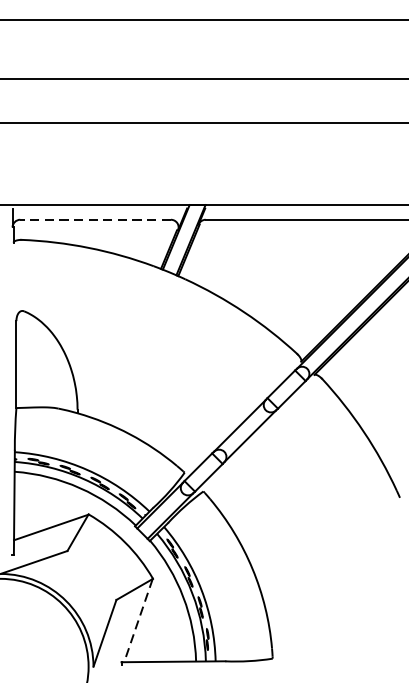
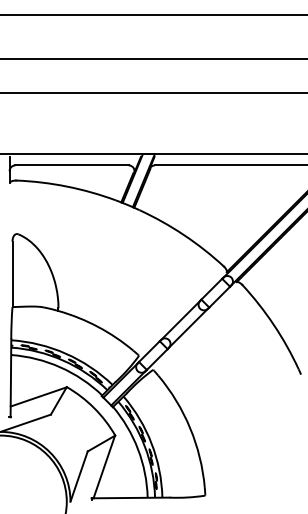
line: (96, 219) -> (72, 165), dashed -> solid
line: (138, 621) -> (104, 467), dashed -> solid

